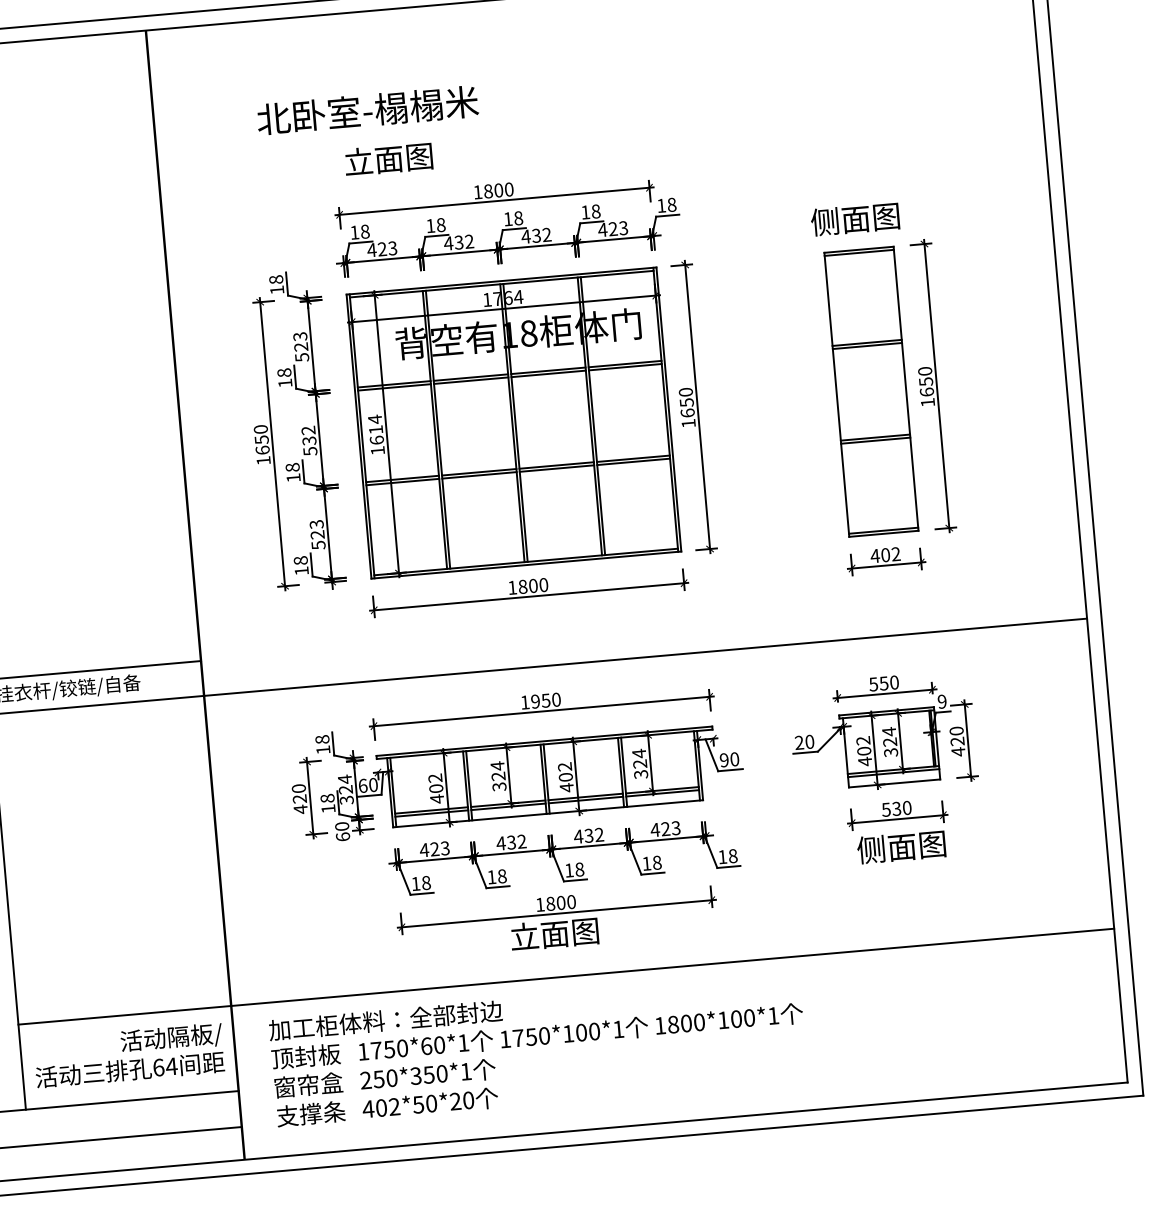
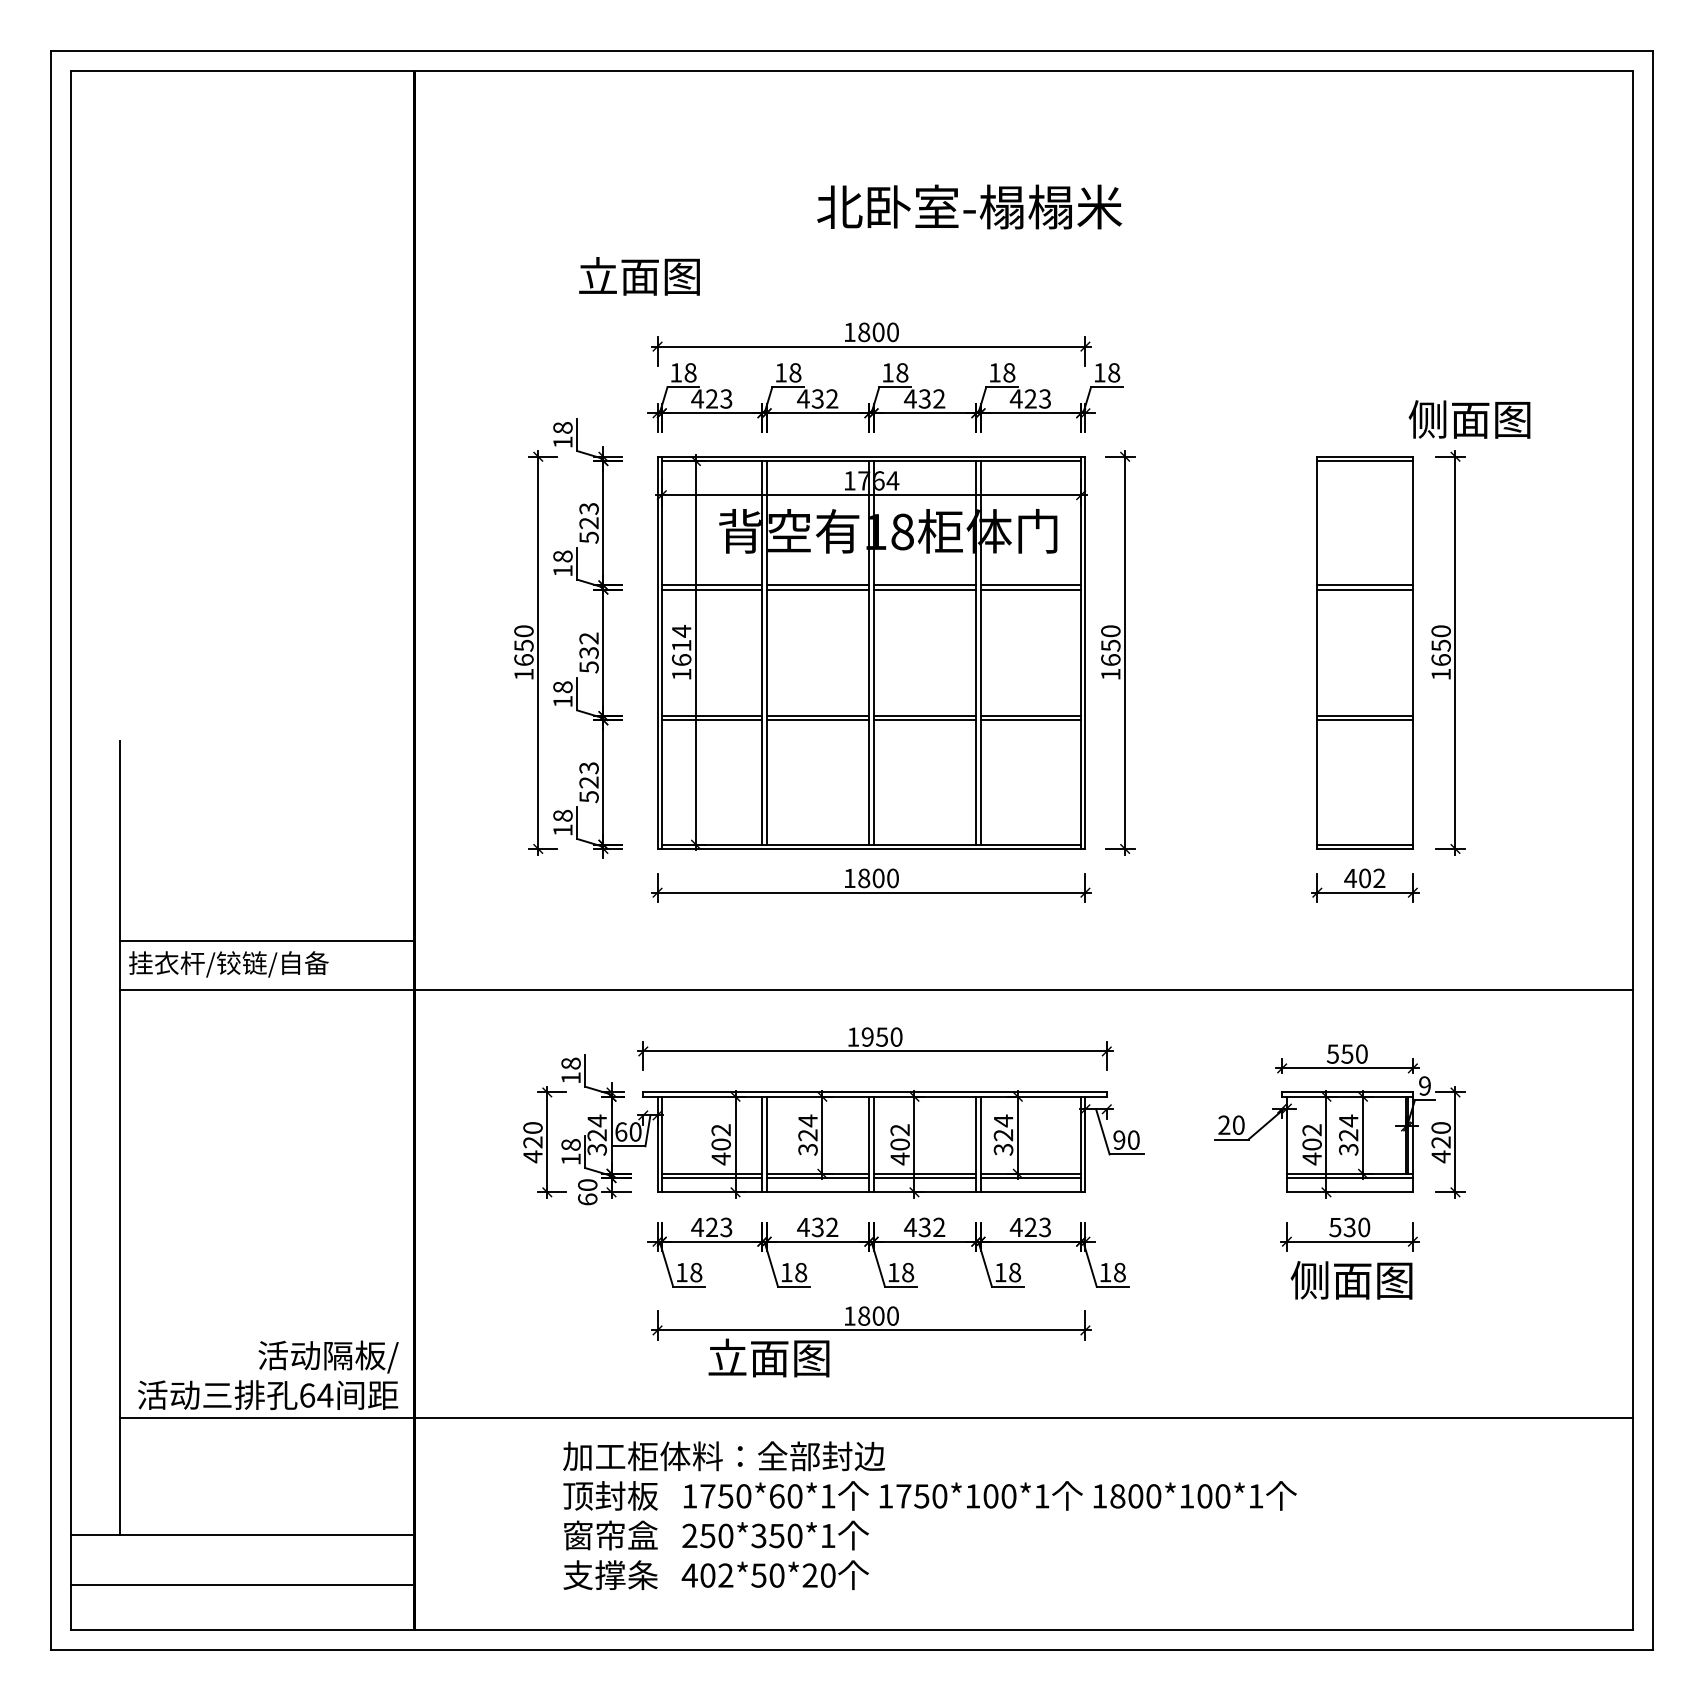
text: (367, 110) -> (969, 206), moved
text: (388, 159) -> (639, 276), moved
text: (855, 219) -> (1469, 419), moved
text: (554, 933) -> (768, 1357), moved
text: (538, 1050) -> (929, 1515), moved
text: (129, 1055) -> (268, 1375), moved

